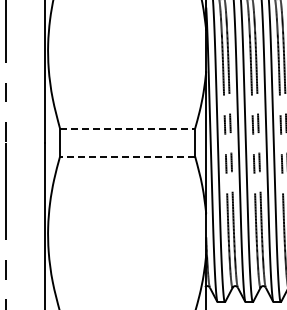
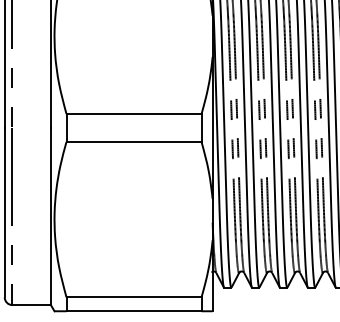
line: (128, 129) -> (134, 114), dashed -> solid
line: (128, 156) -> (134, 141), dashed -> solid

